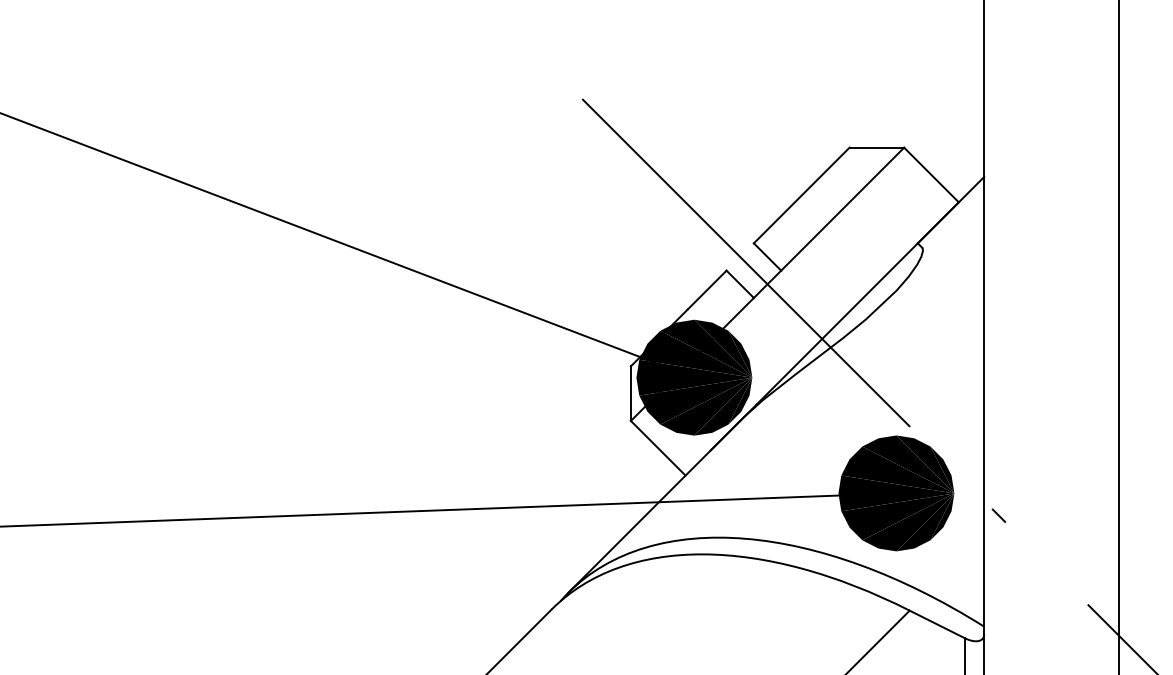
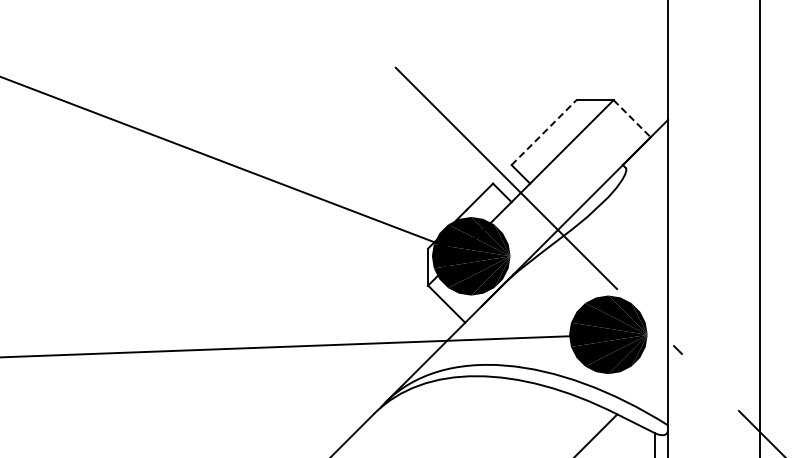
line: (931, 176) -> (632, 119), solid -> dashed
line: (802, 195) -> (544, 132), solid -> dashed

